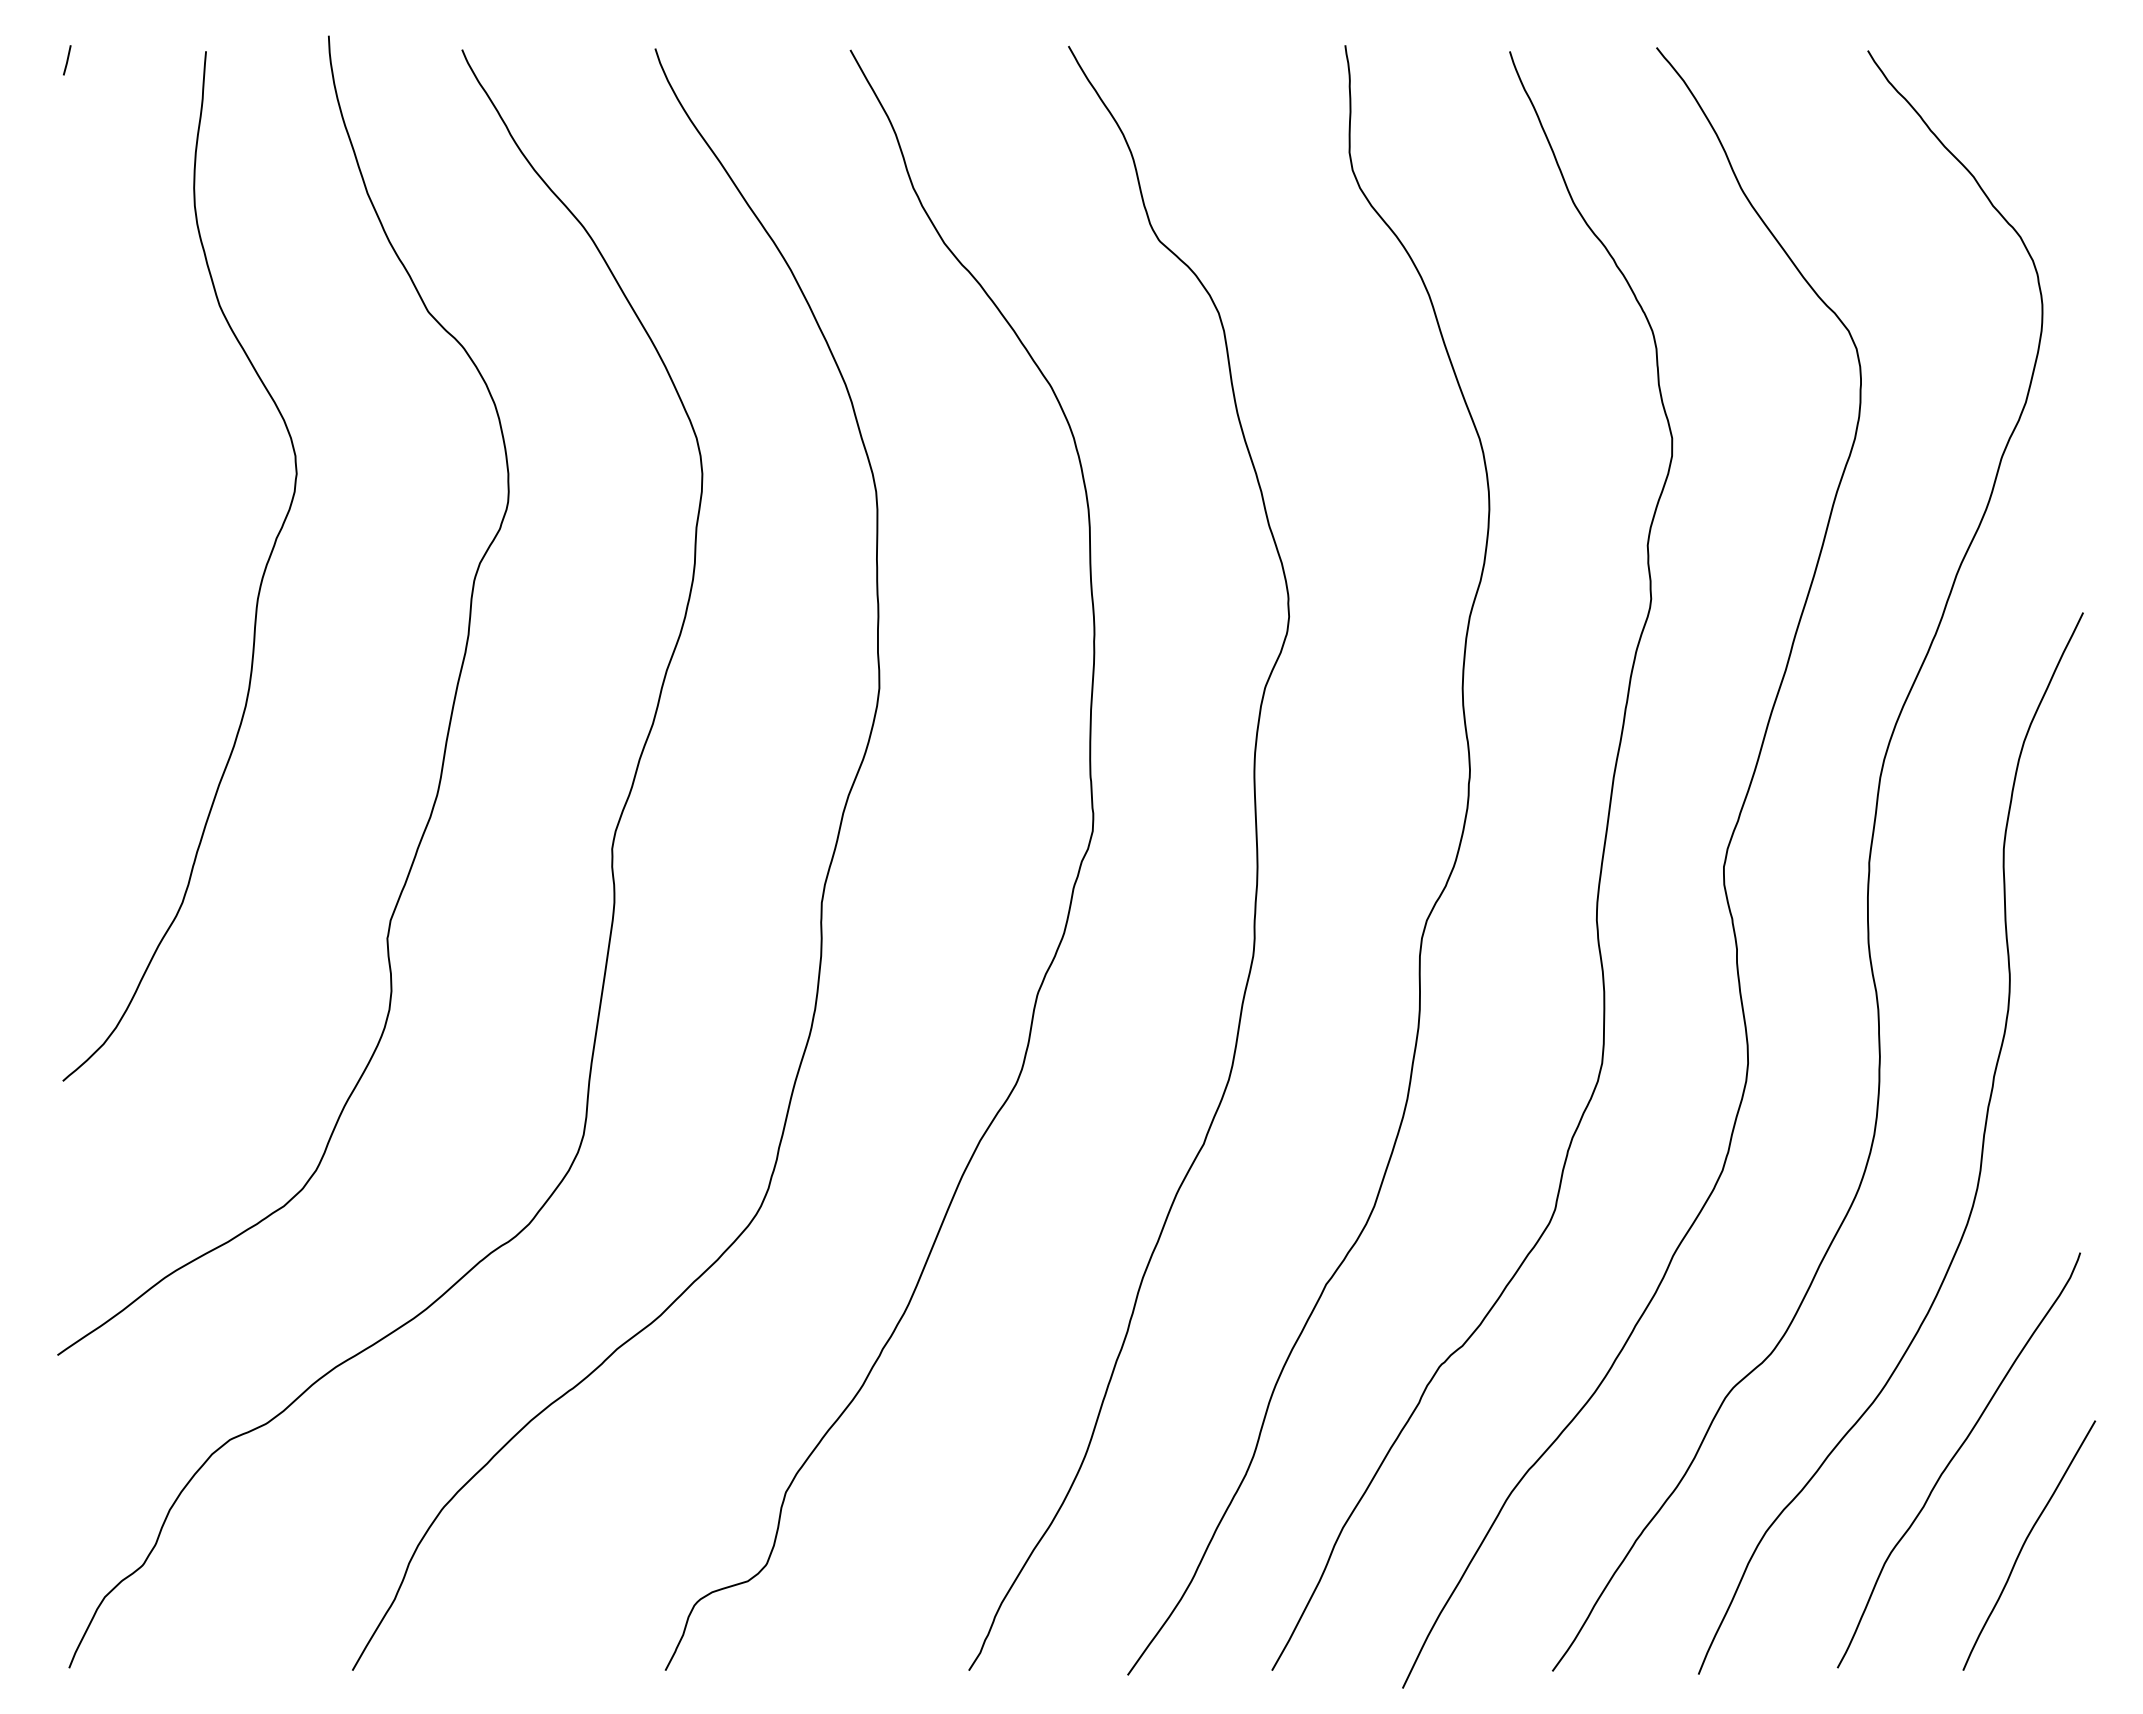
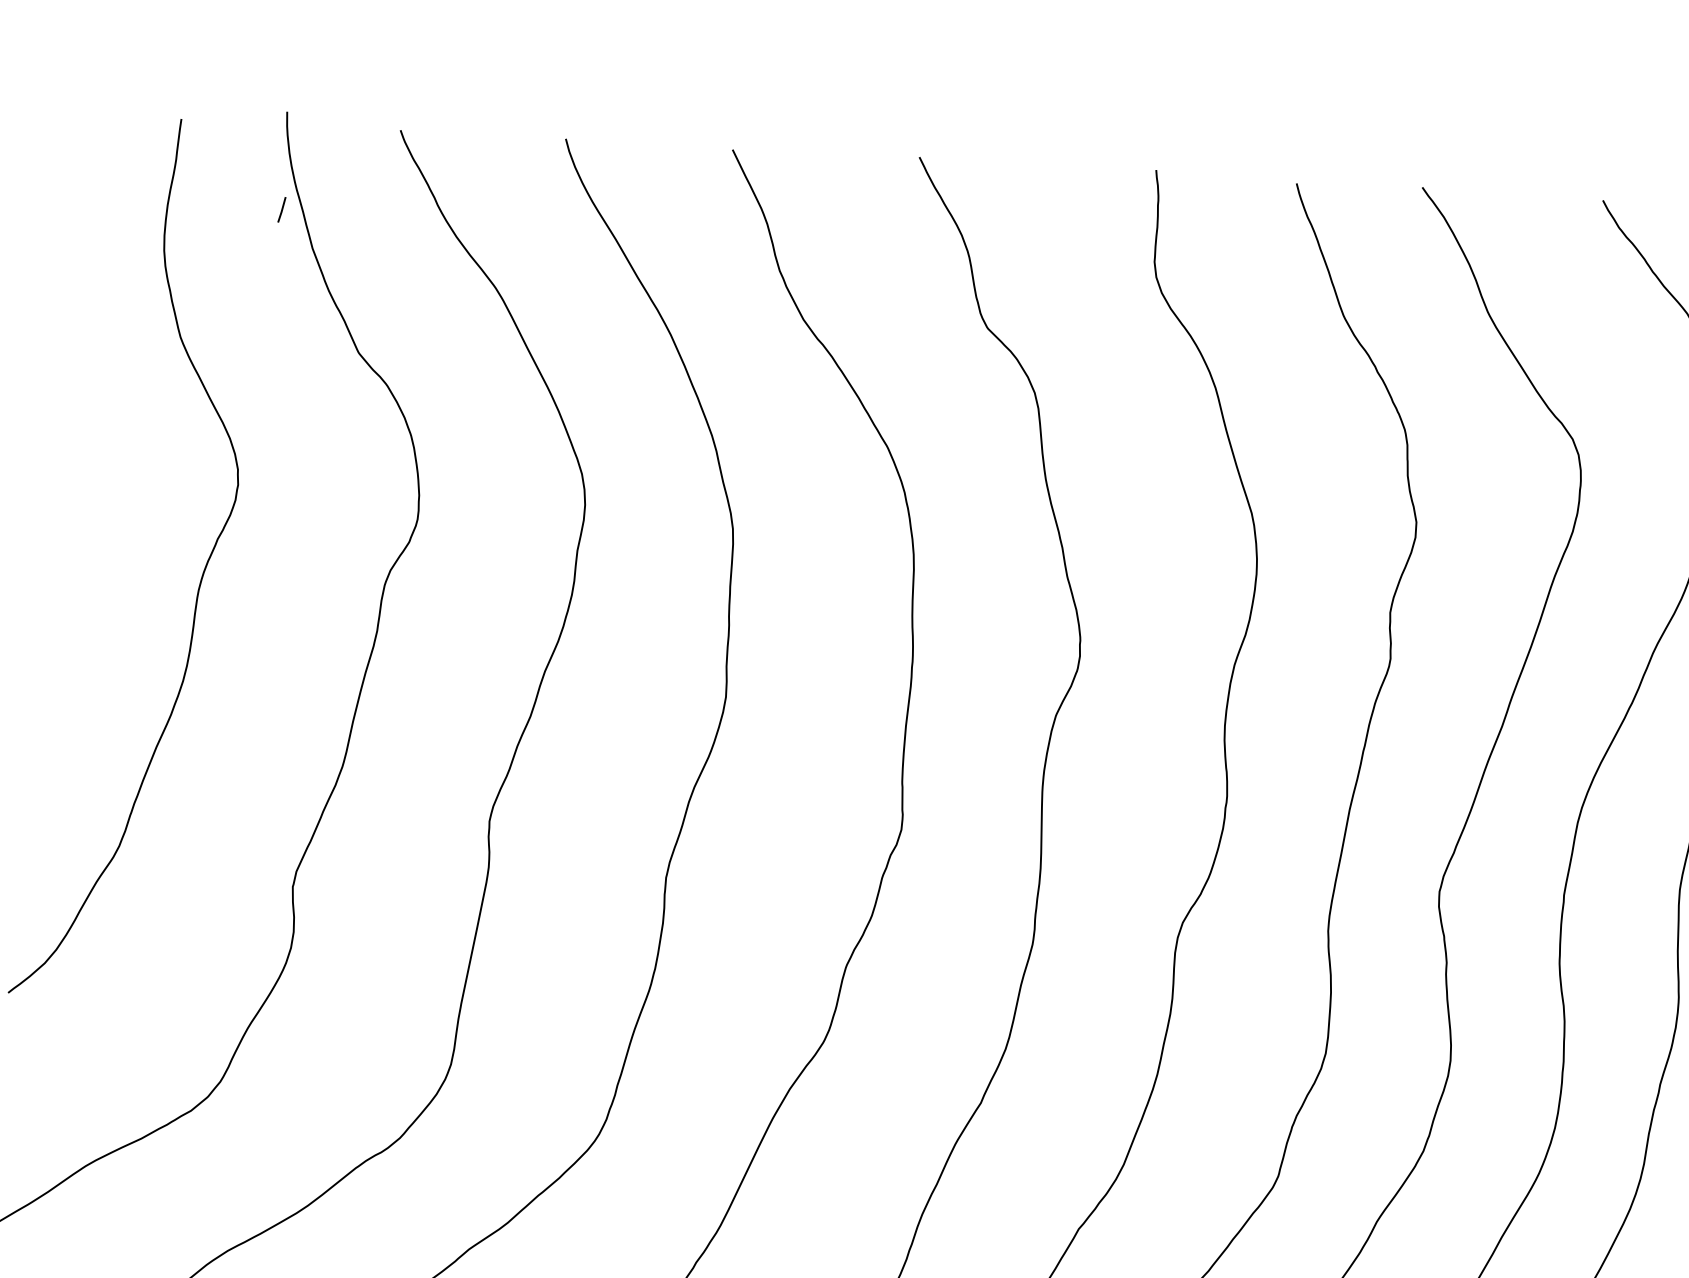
line: (67, 60) -> (282, 209), moved

